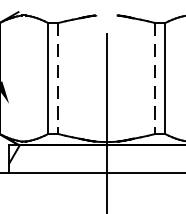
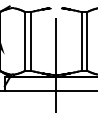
line: (57, 78) -> (30, 41), dashed -> solid
line: (154, 78) -> (81, 41), dashed -> solid

